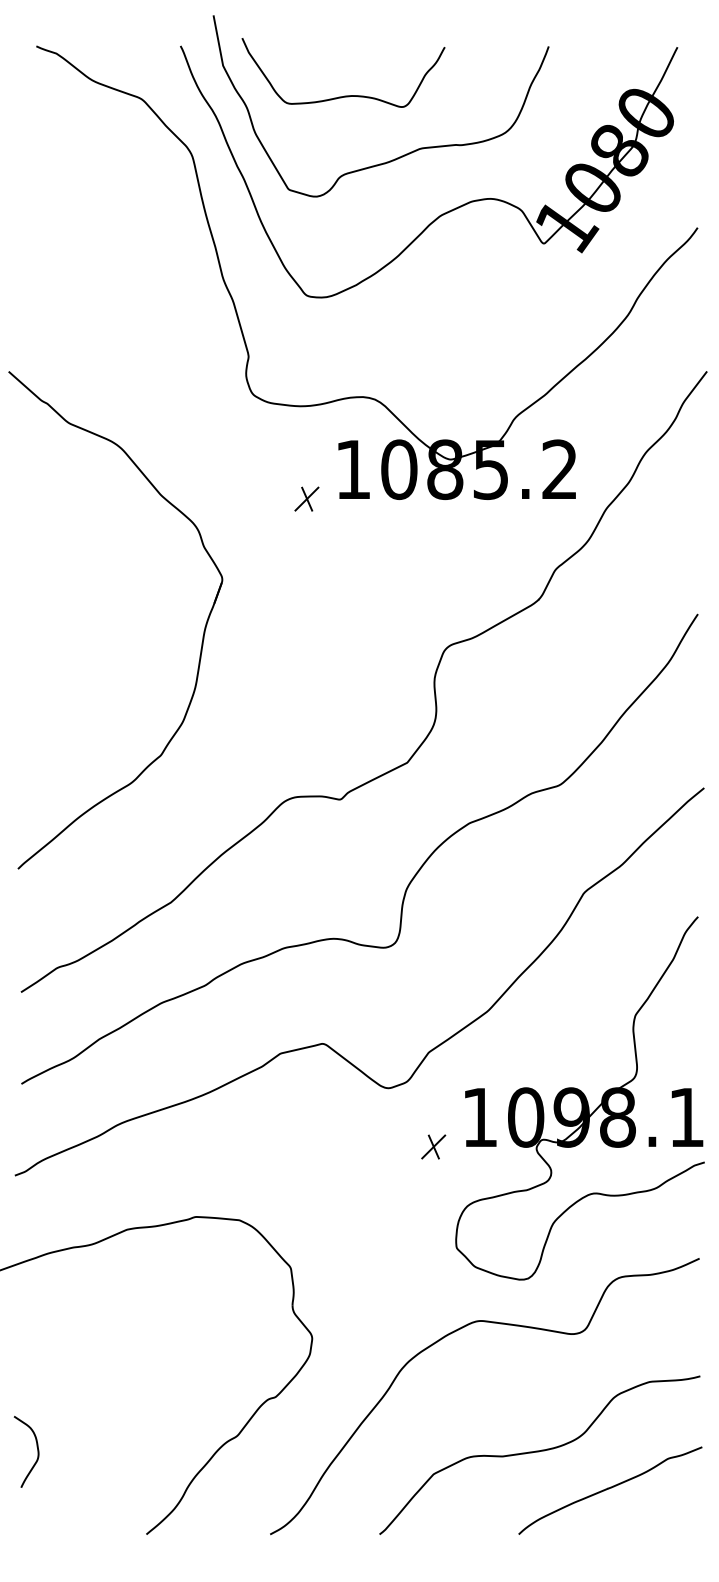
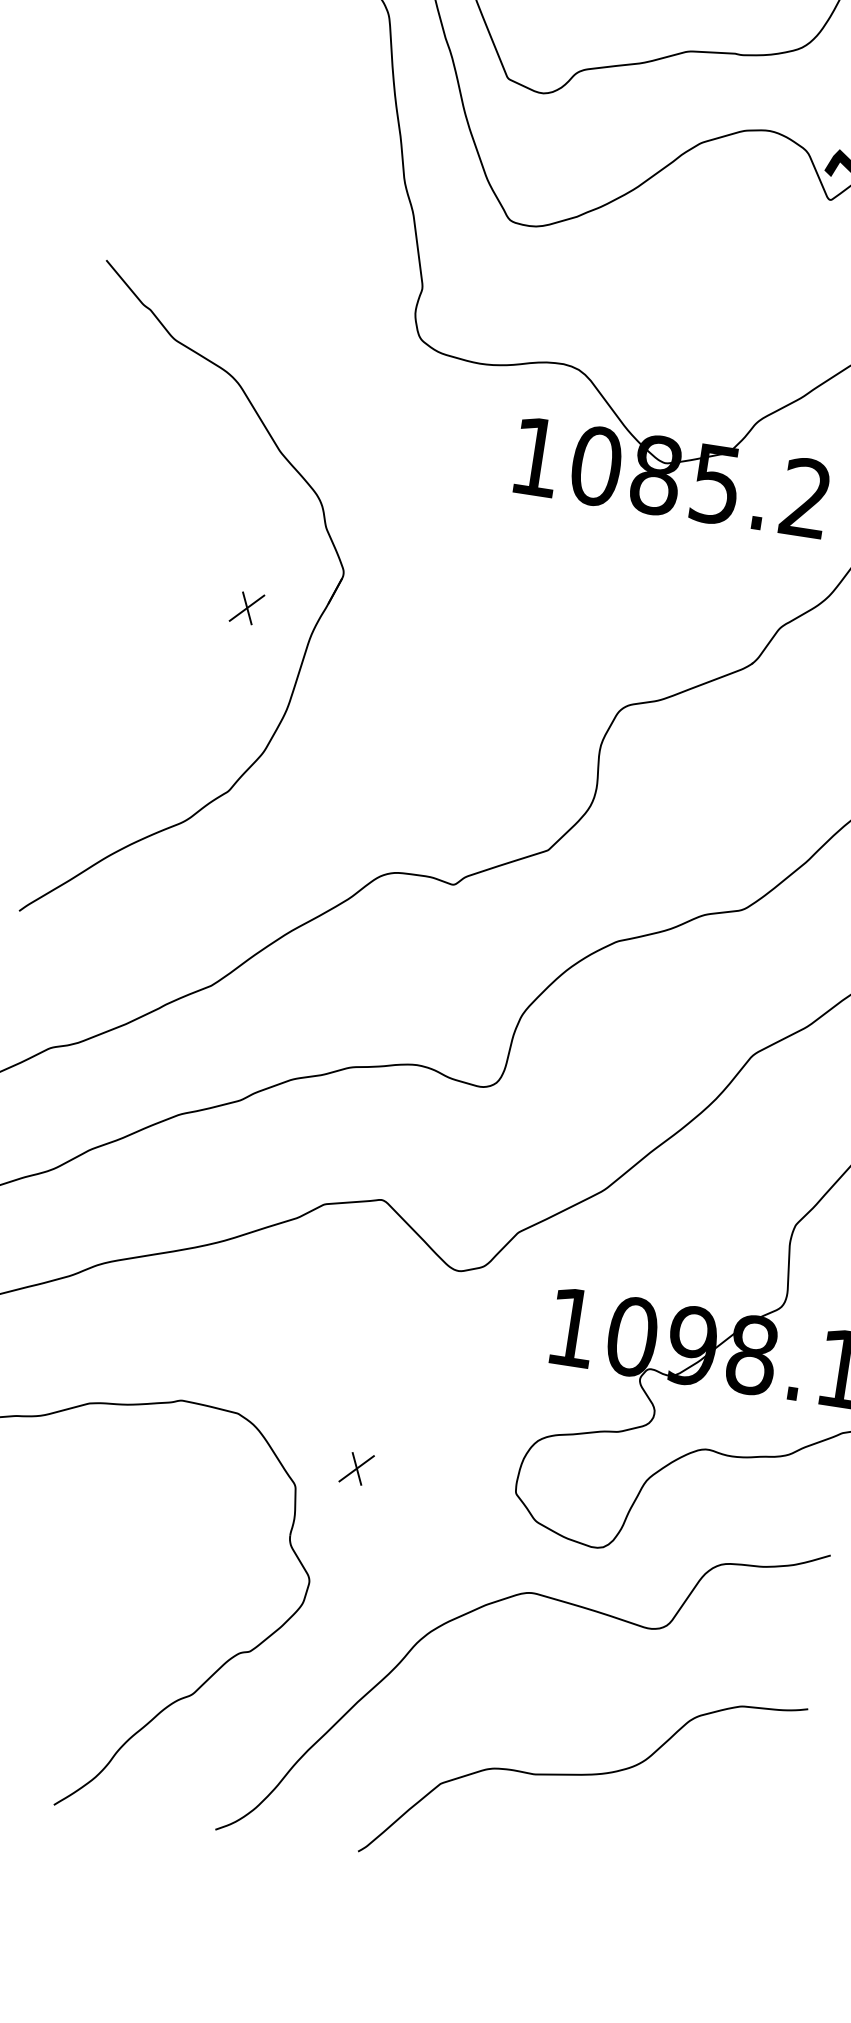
part: (306, 498) -> (246, 607), moved
part: (433, 1146) -> (356, 1468), moved
curve: (609, 1489) -> (667, 1838), removed

